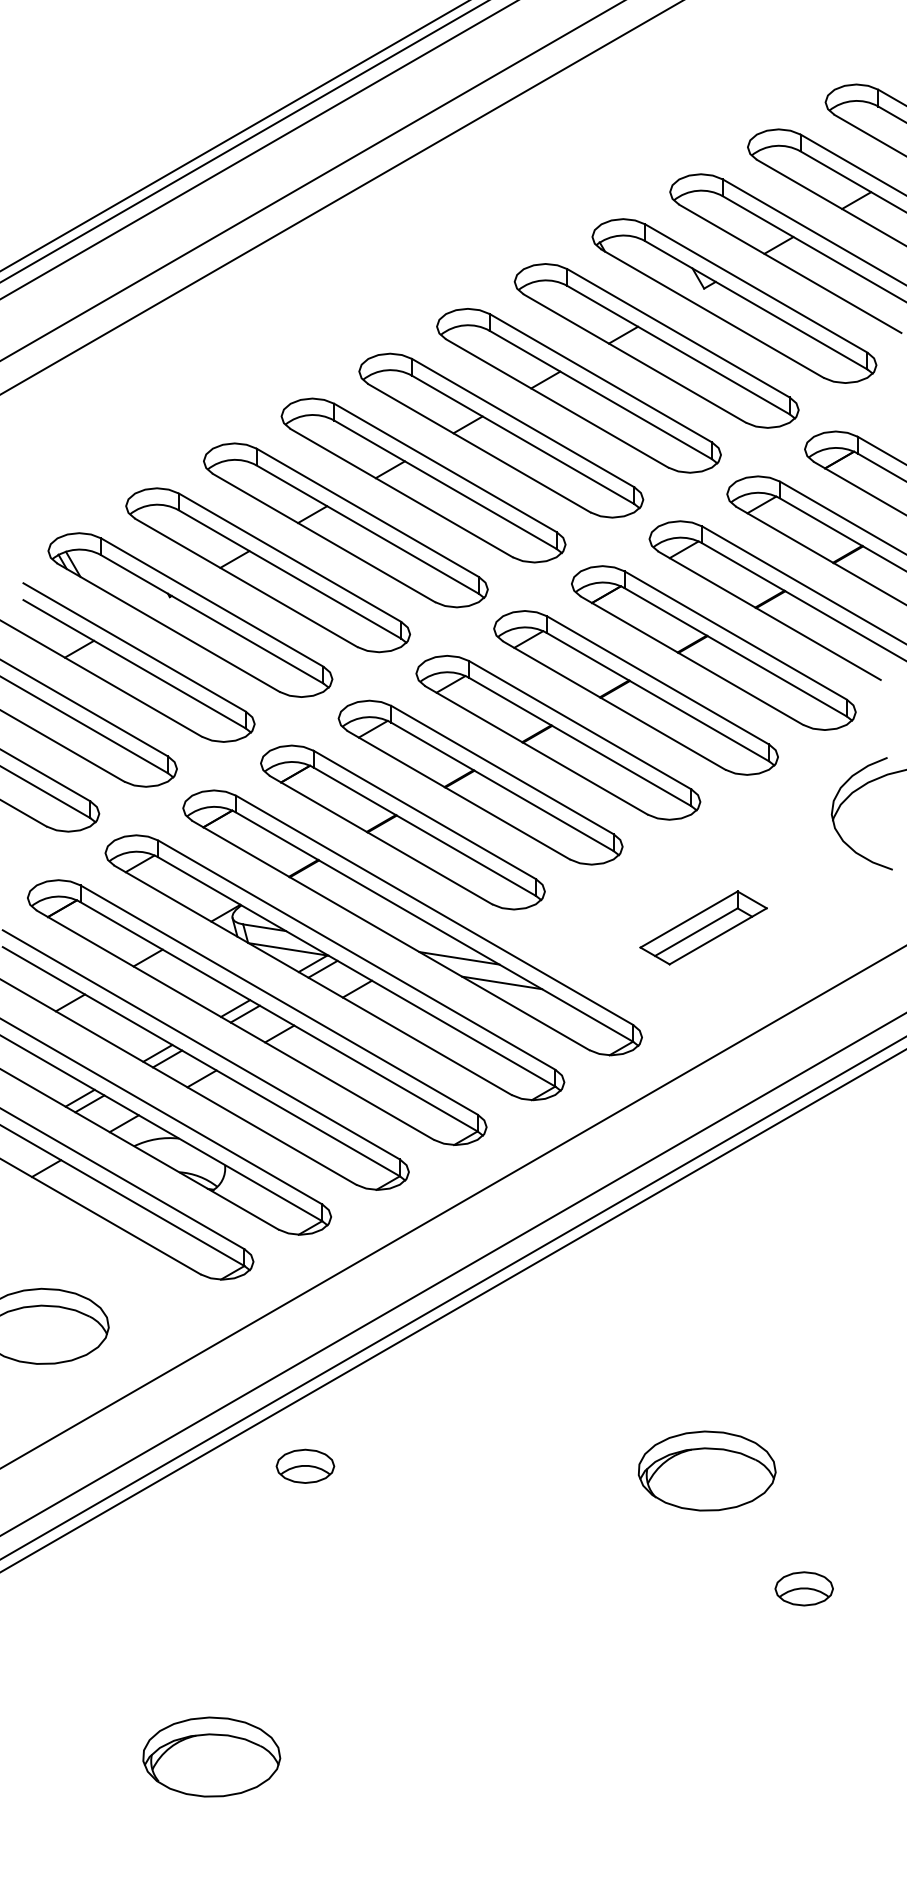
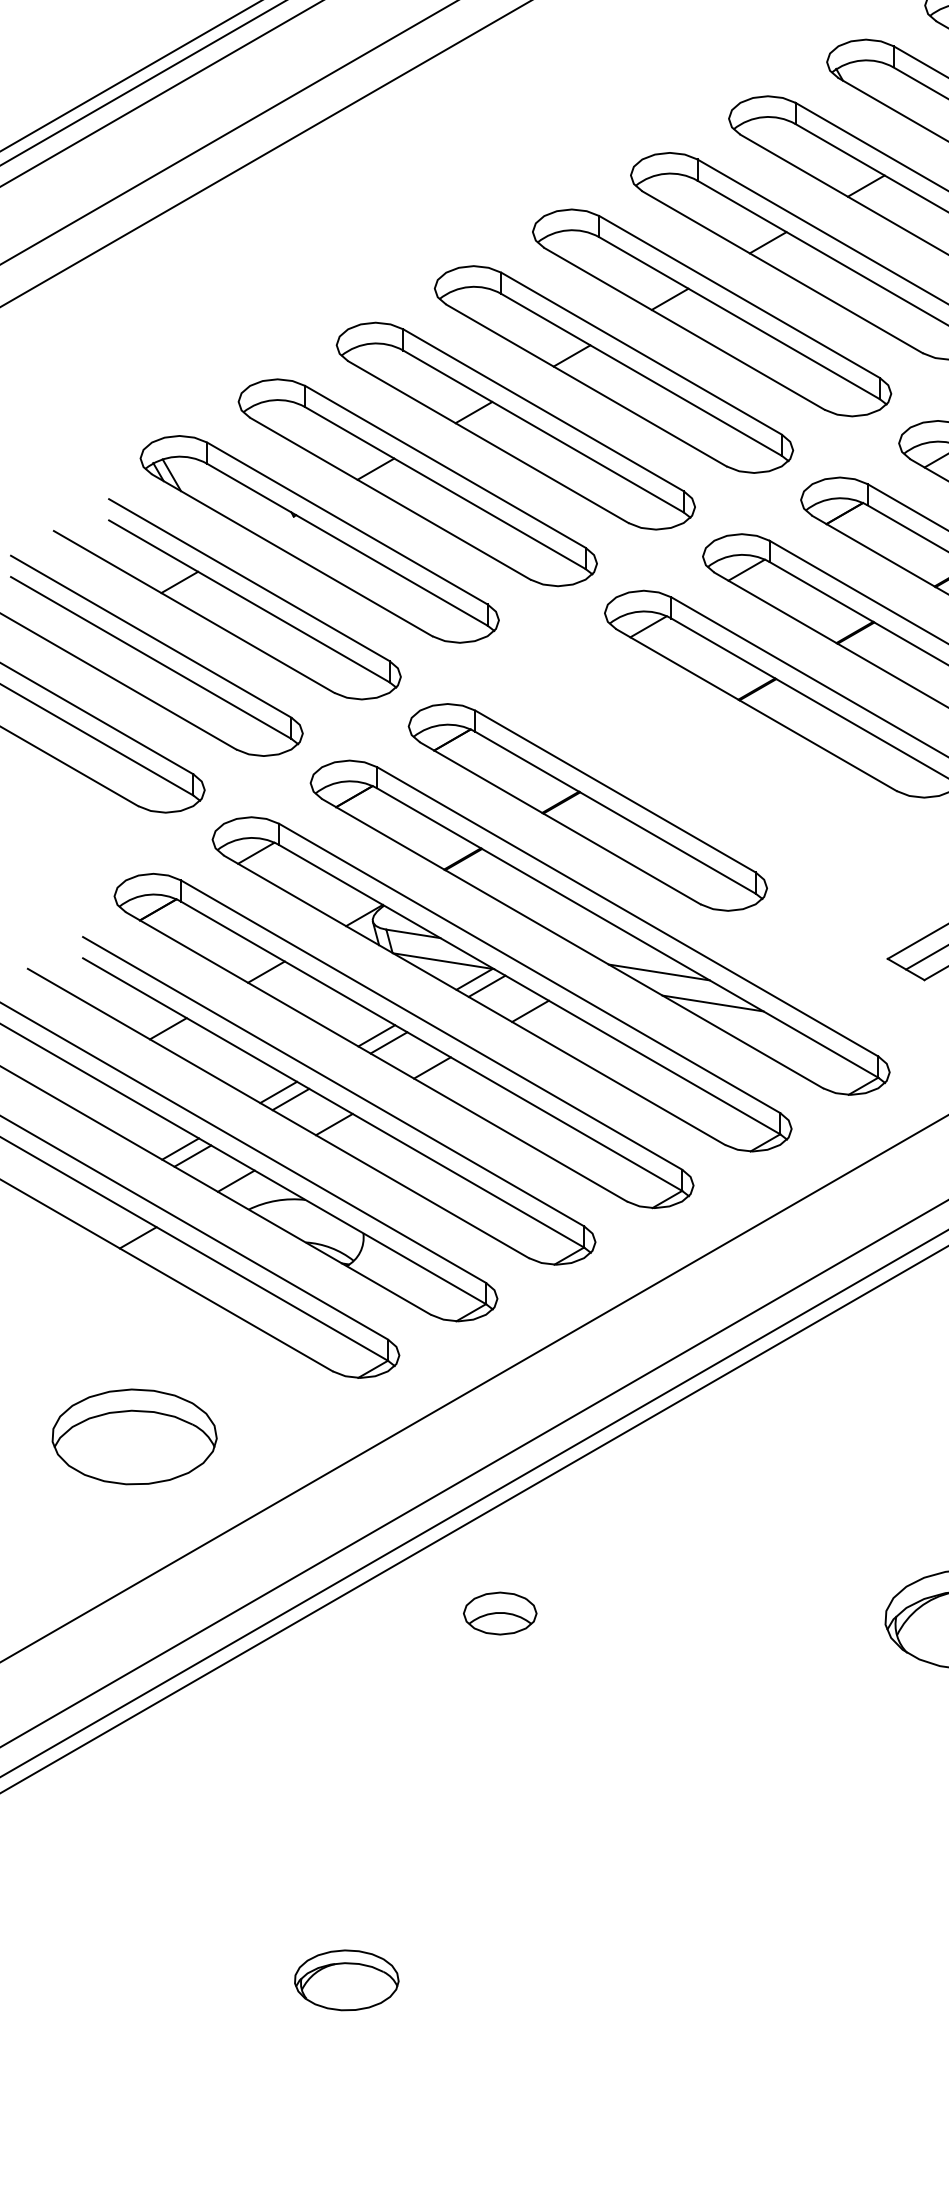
part: (480, 782) -> (685, 750), removed
part: (305, 1465) -> (500, 1612), moved
part: (211, 1756) -> (346, 1979), size x0.6

